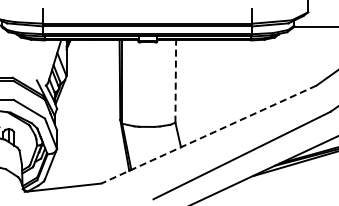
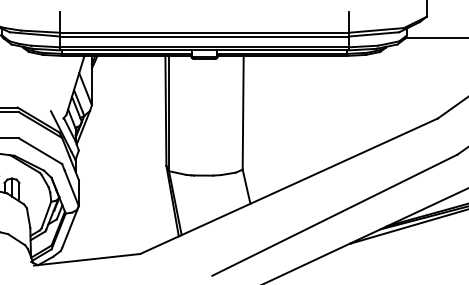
line: (175, 81) -> (242, 112), dashed -> solid
line: (208, 134) -> (288, 186), dashed -> solid

